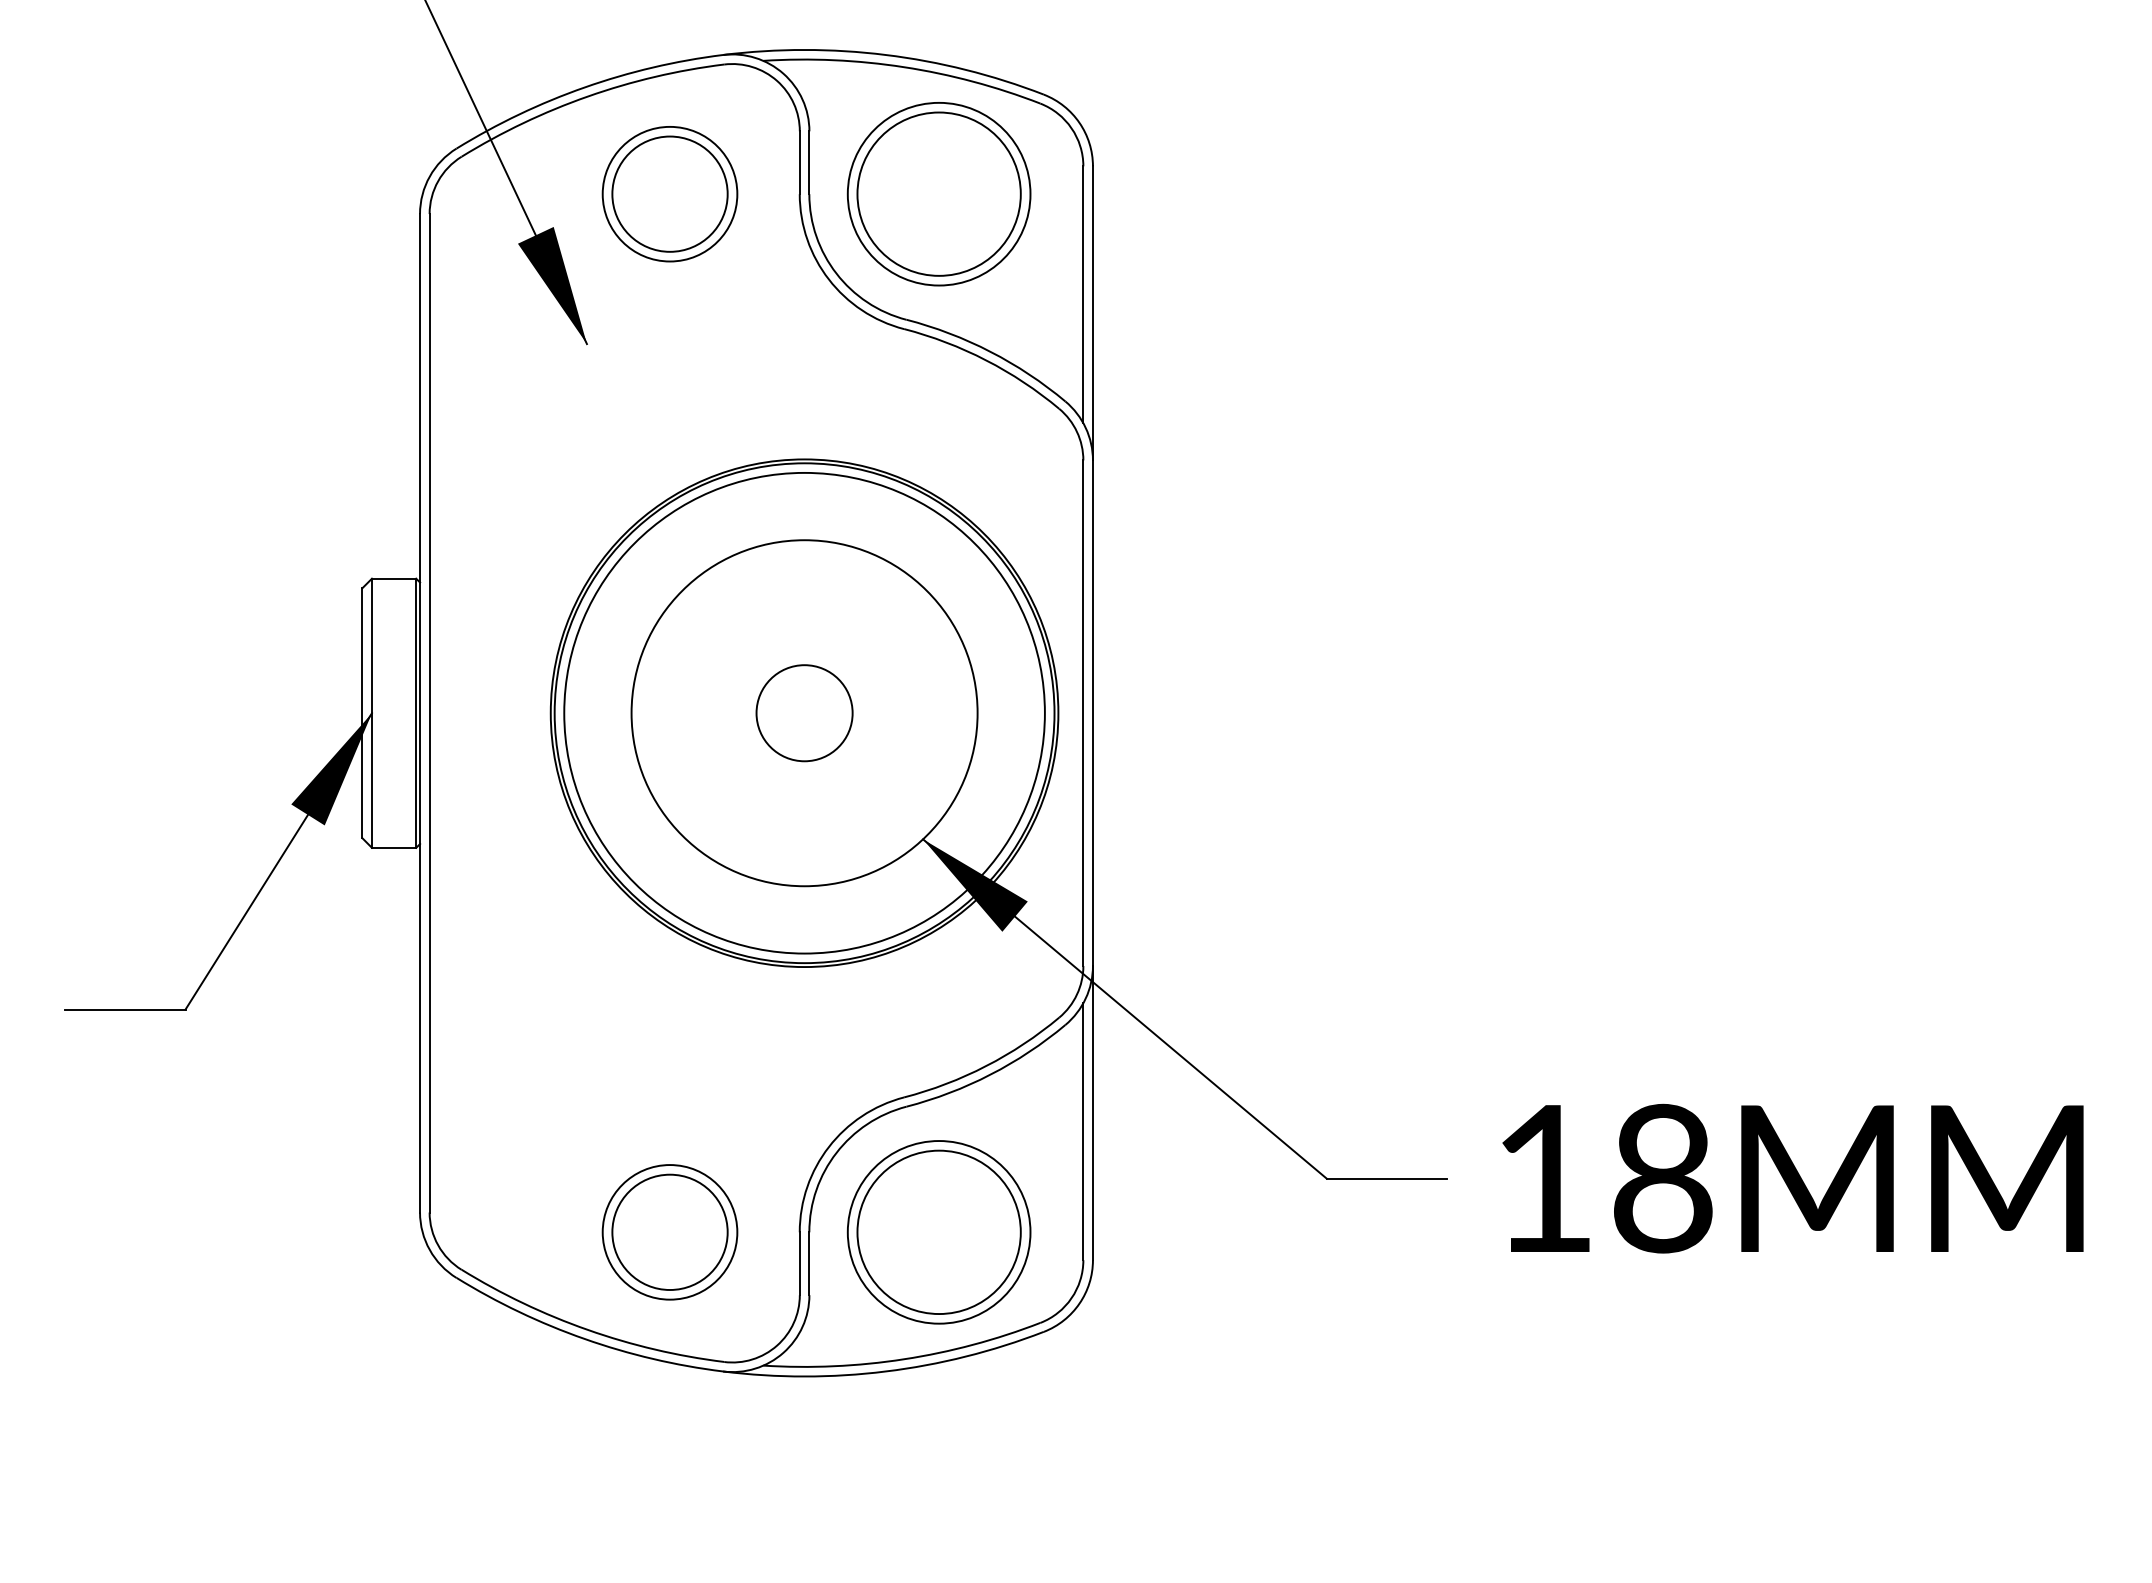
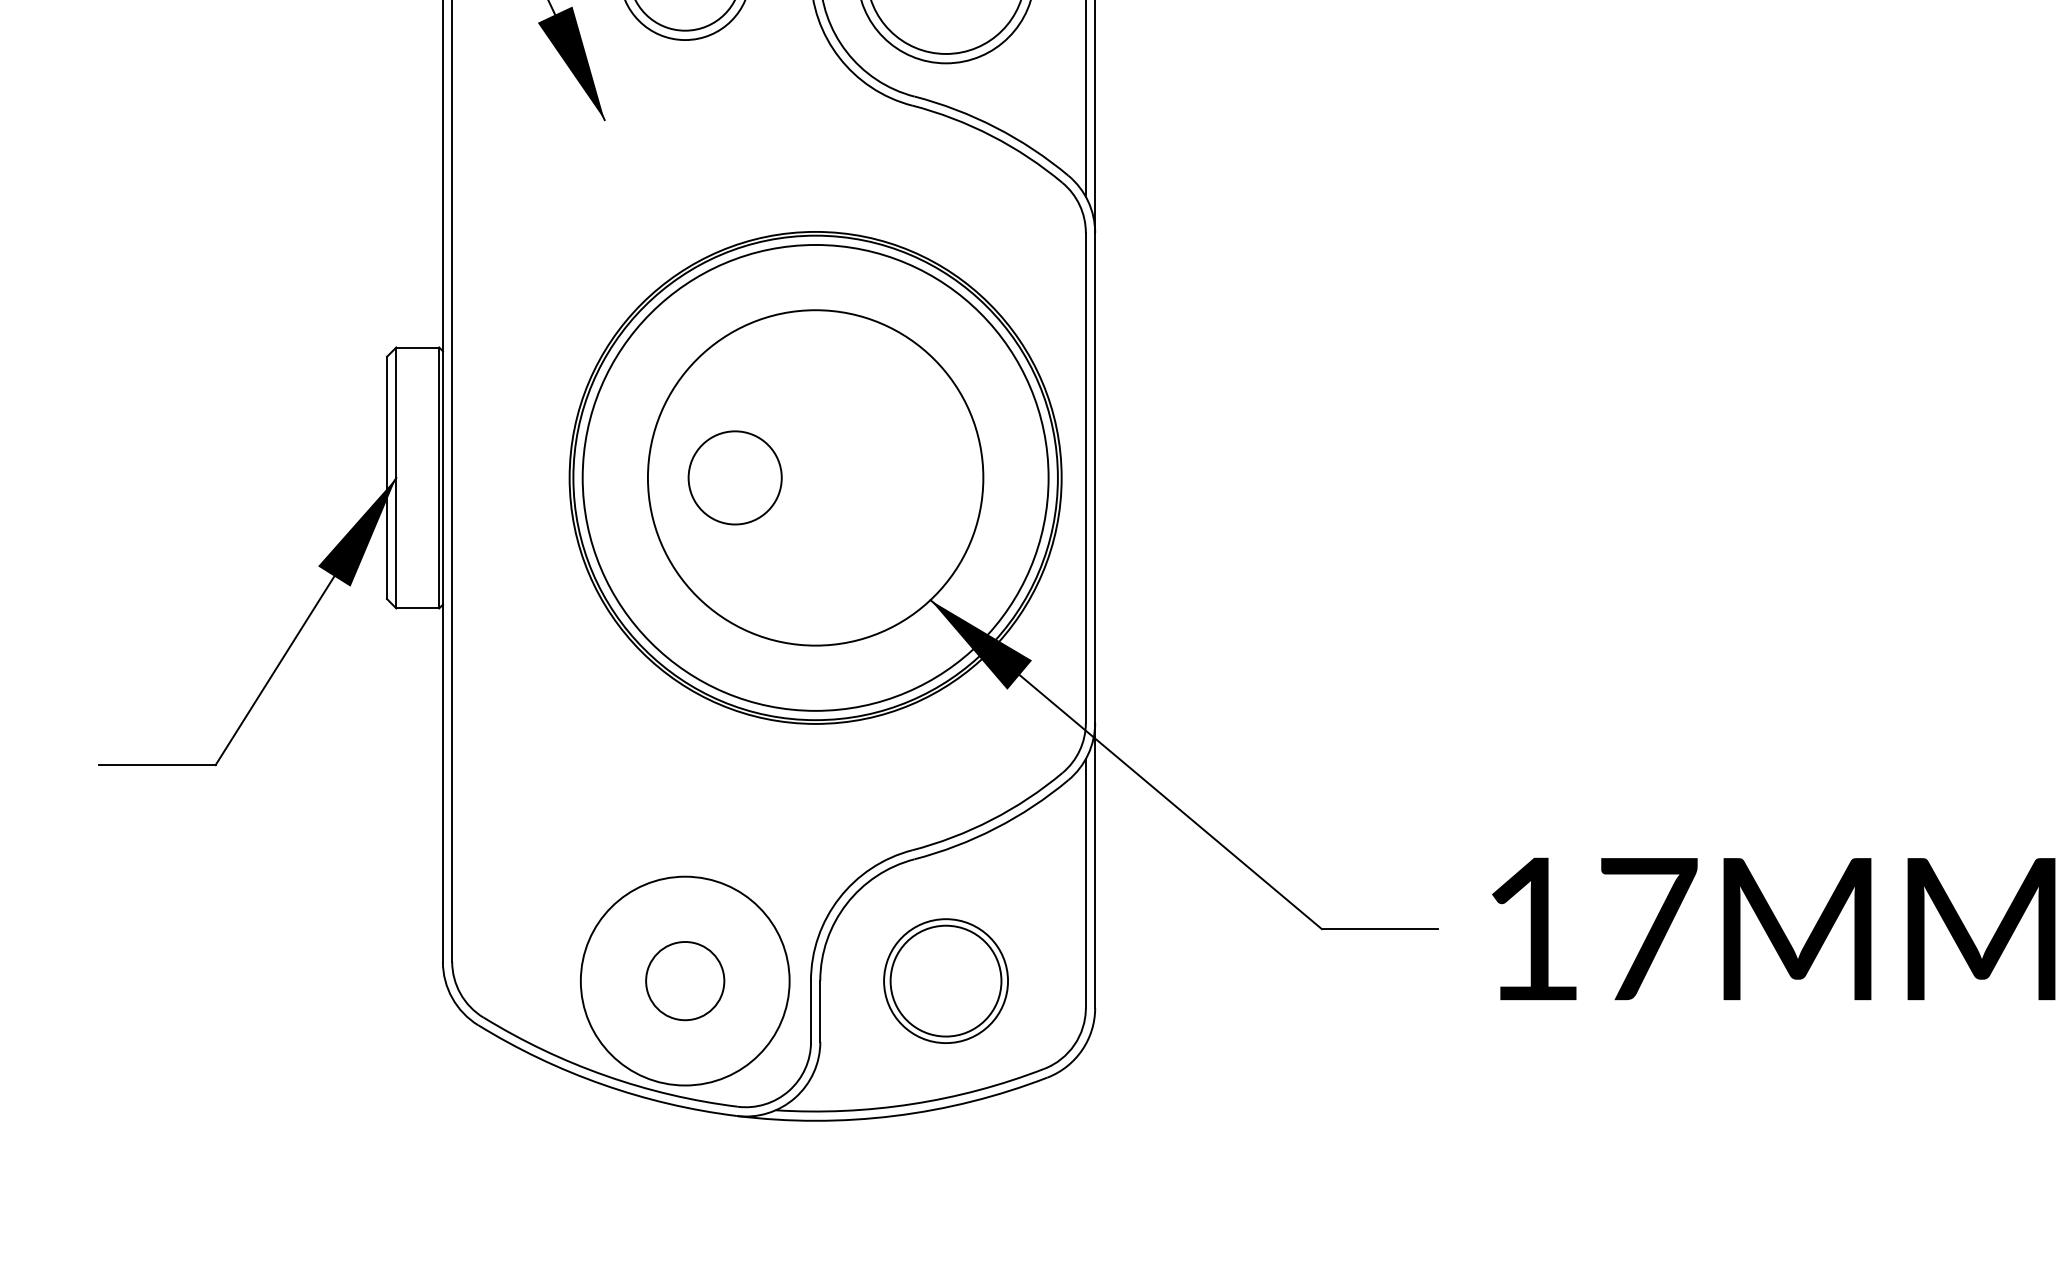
circle: (804, 713) -> (735, 478), moved
text: (1664, 1178) -> (1649, 928), 18MM -> 17MM
circle: (669, 1231) -> (684, 980), size x0.7
circle: (669, 1232) -> (684, 981), size x1.6
part: (938, 1232) -> (945, 981), size x0.7

